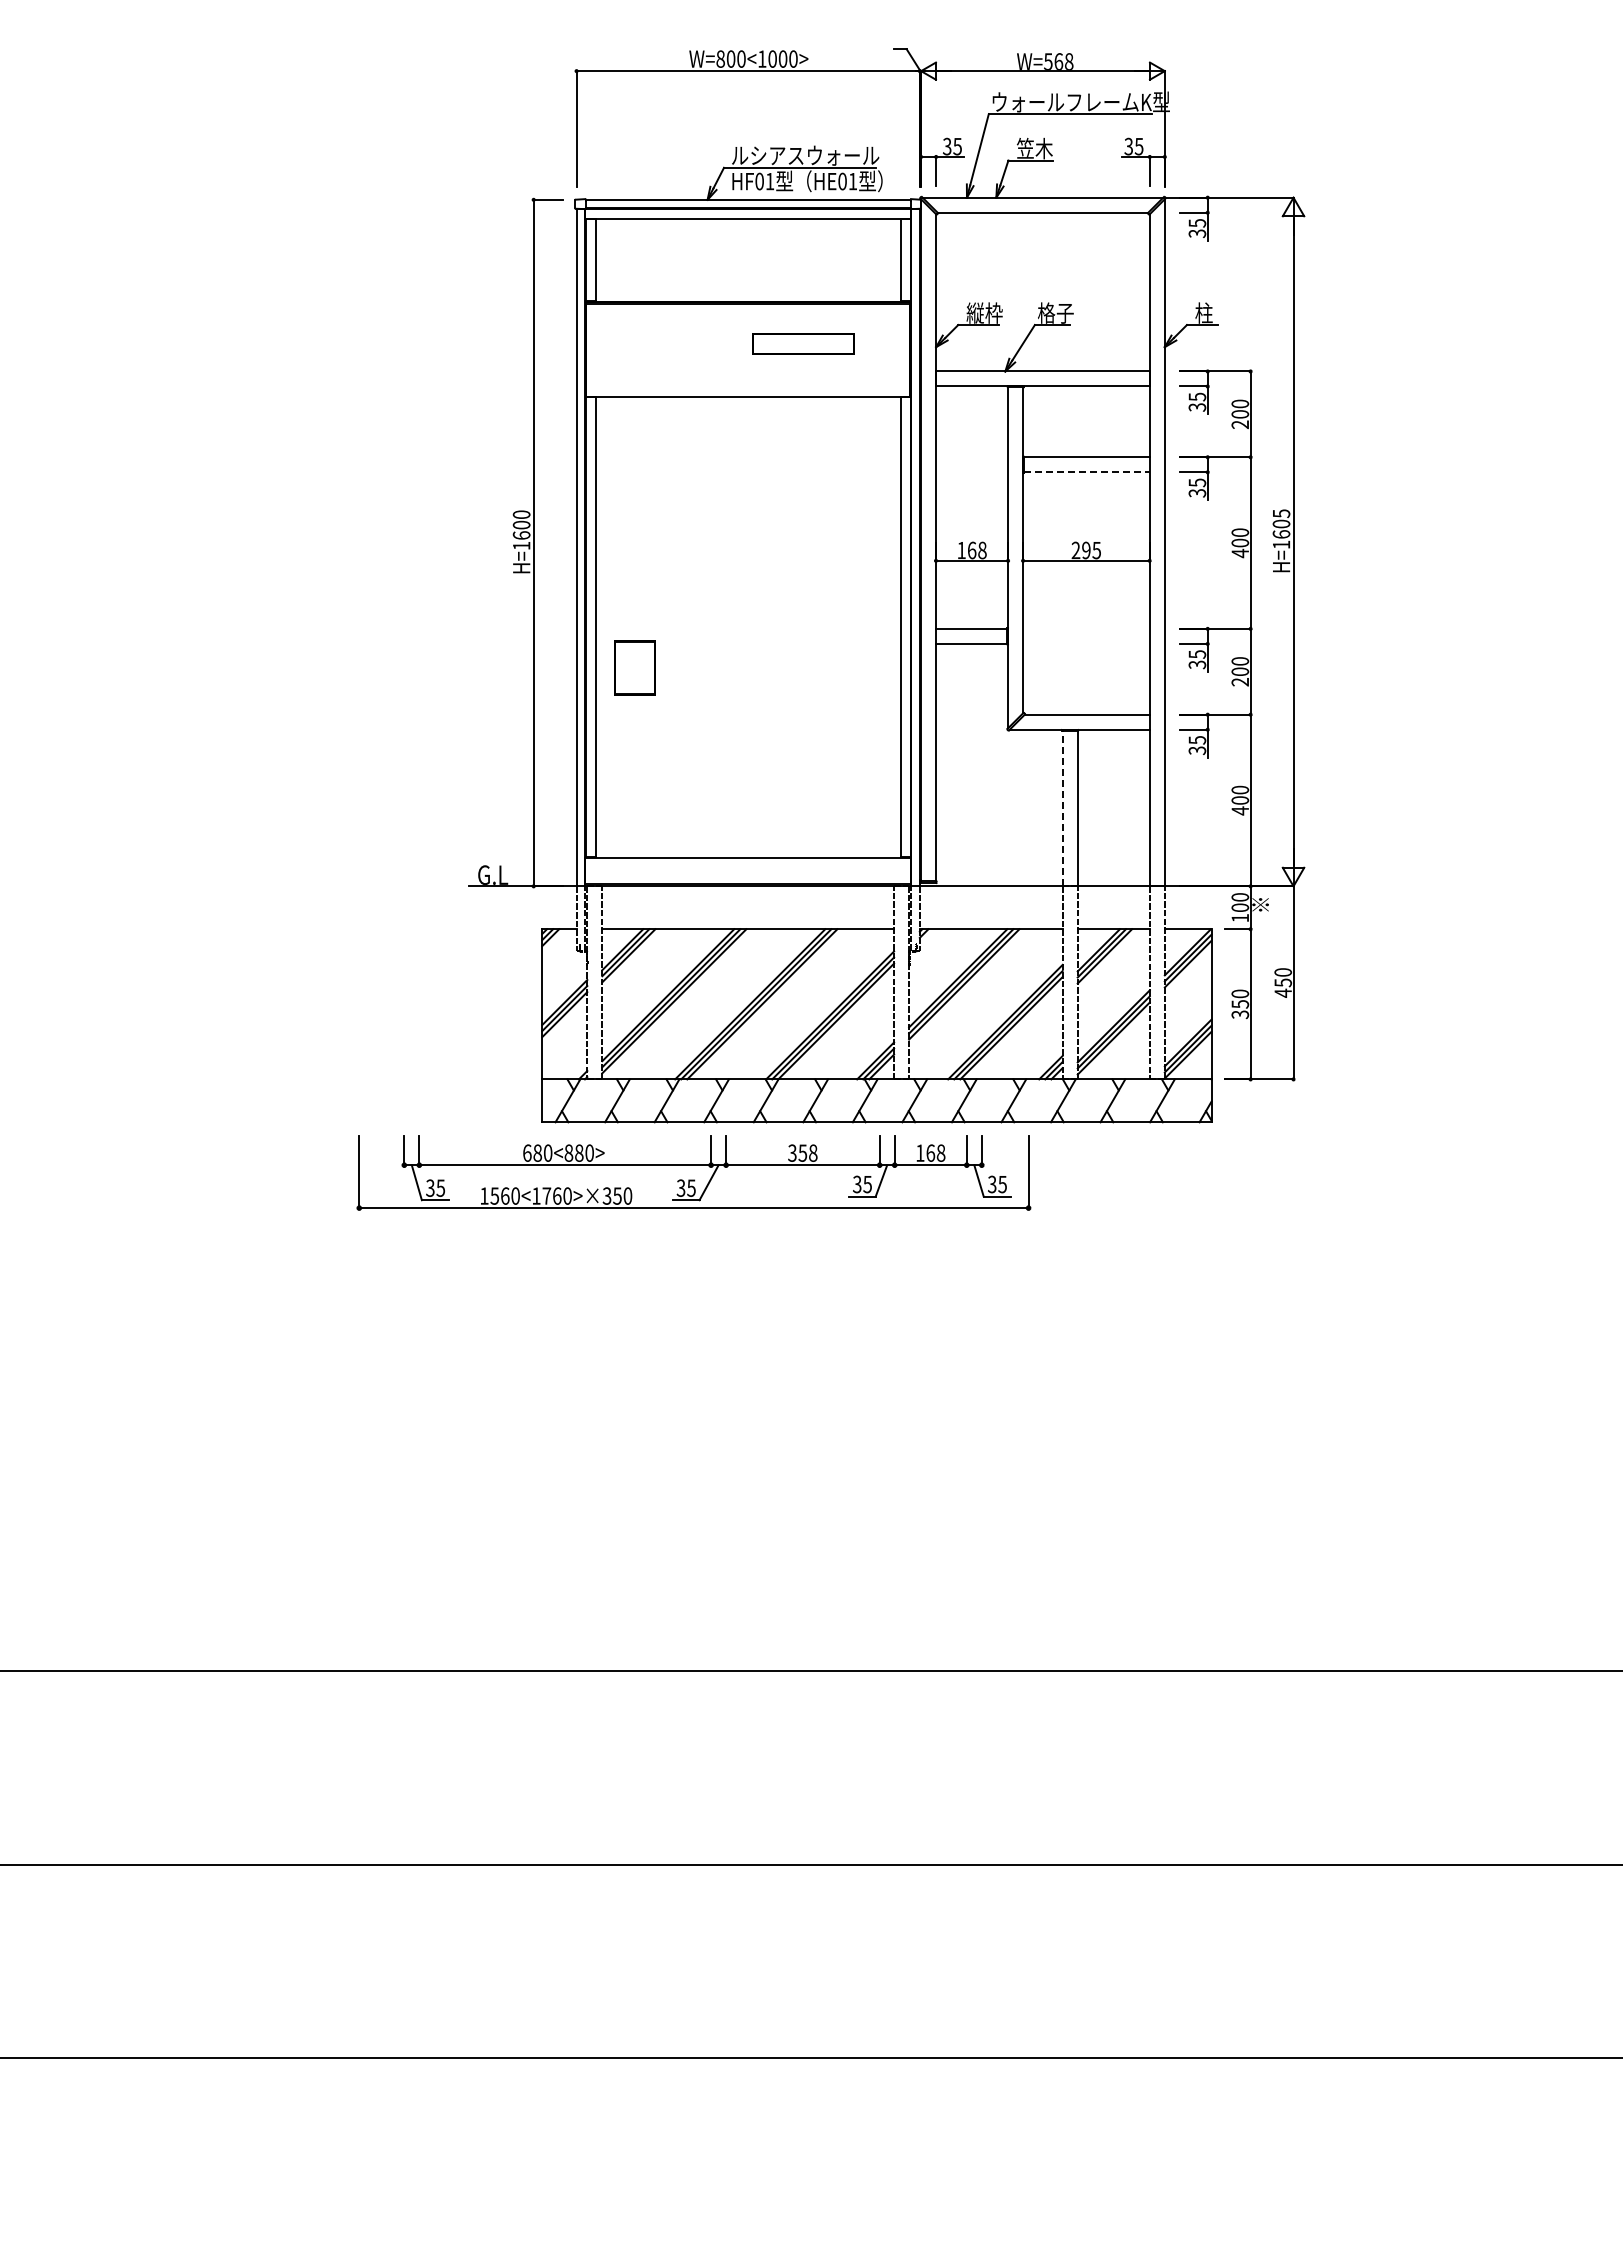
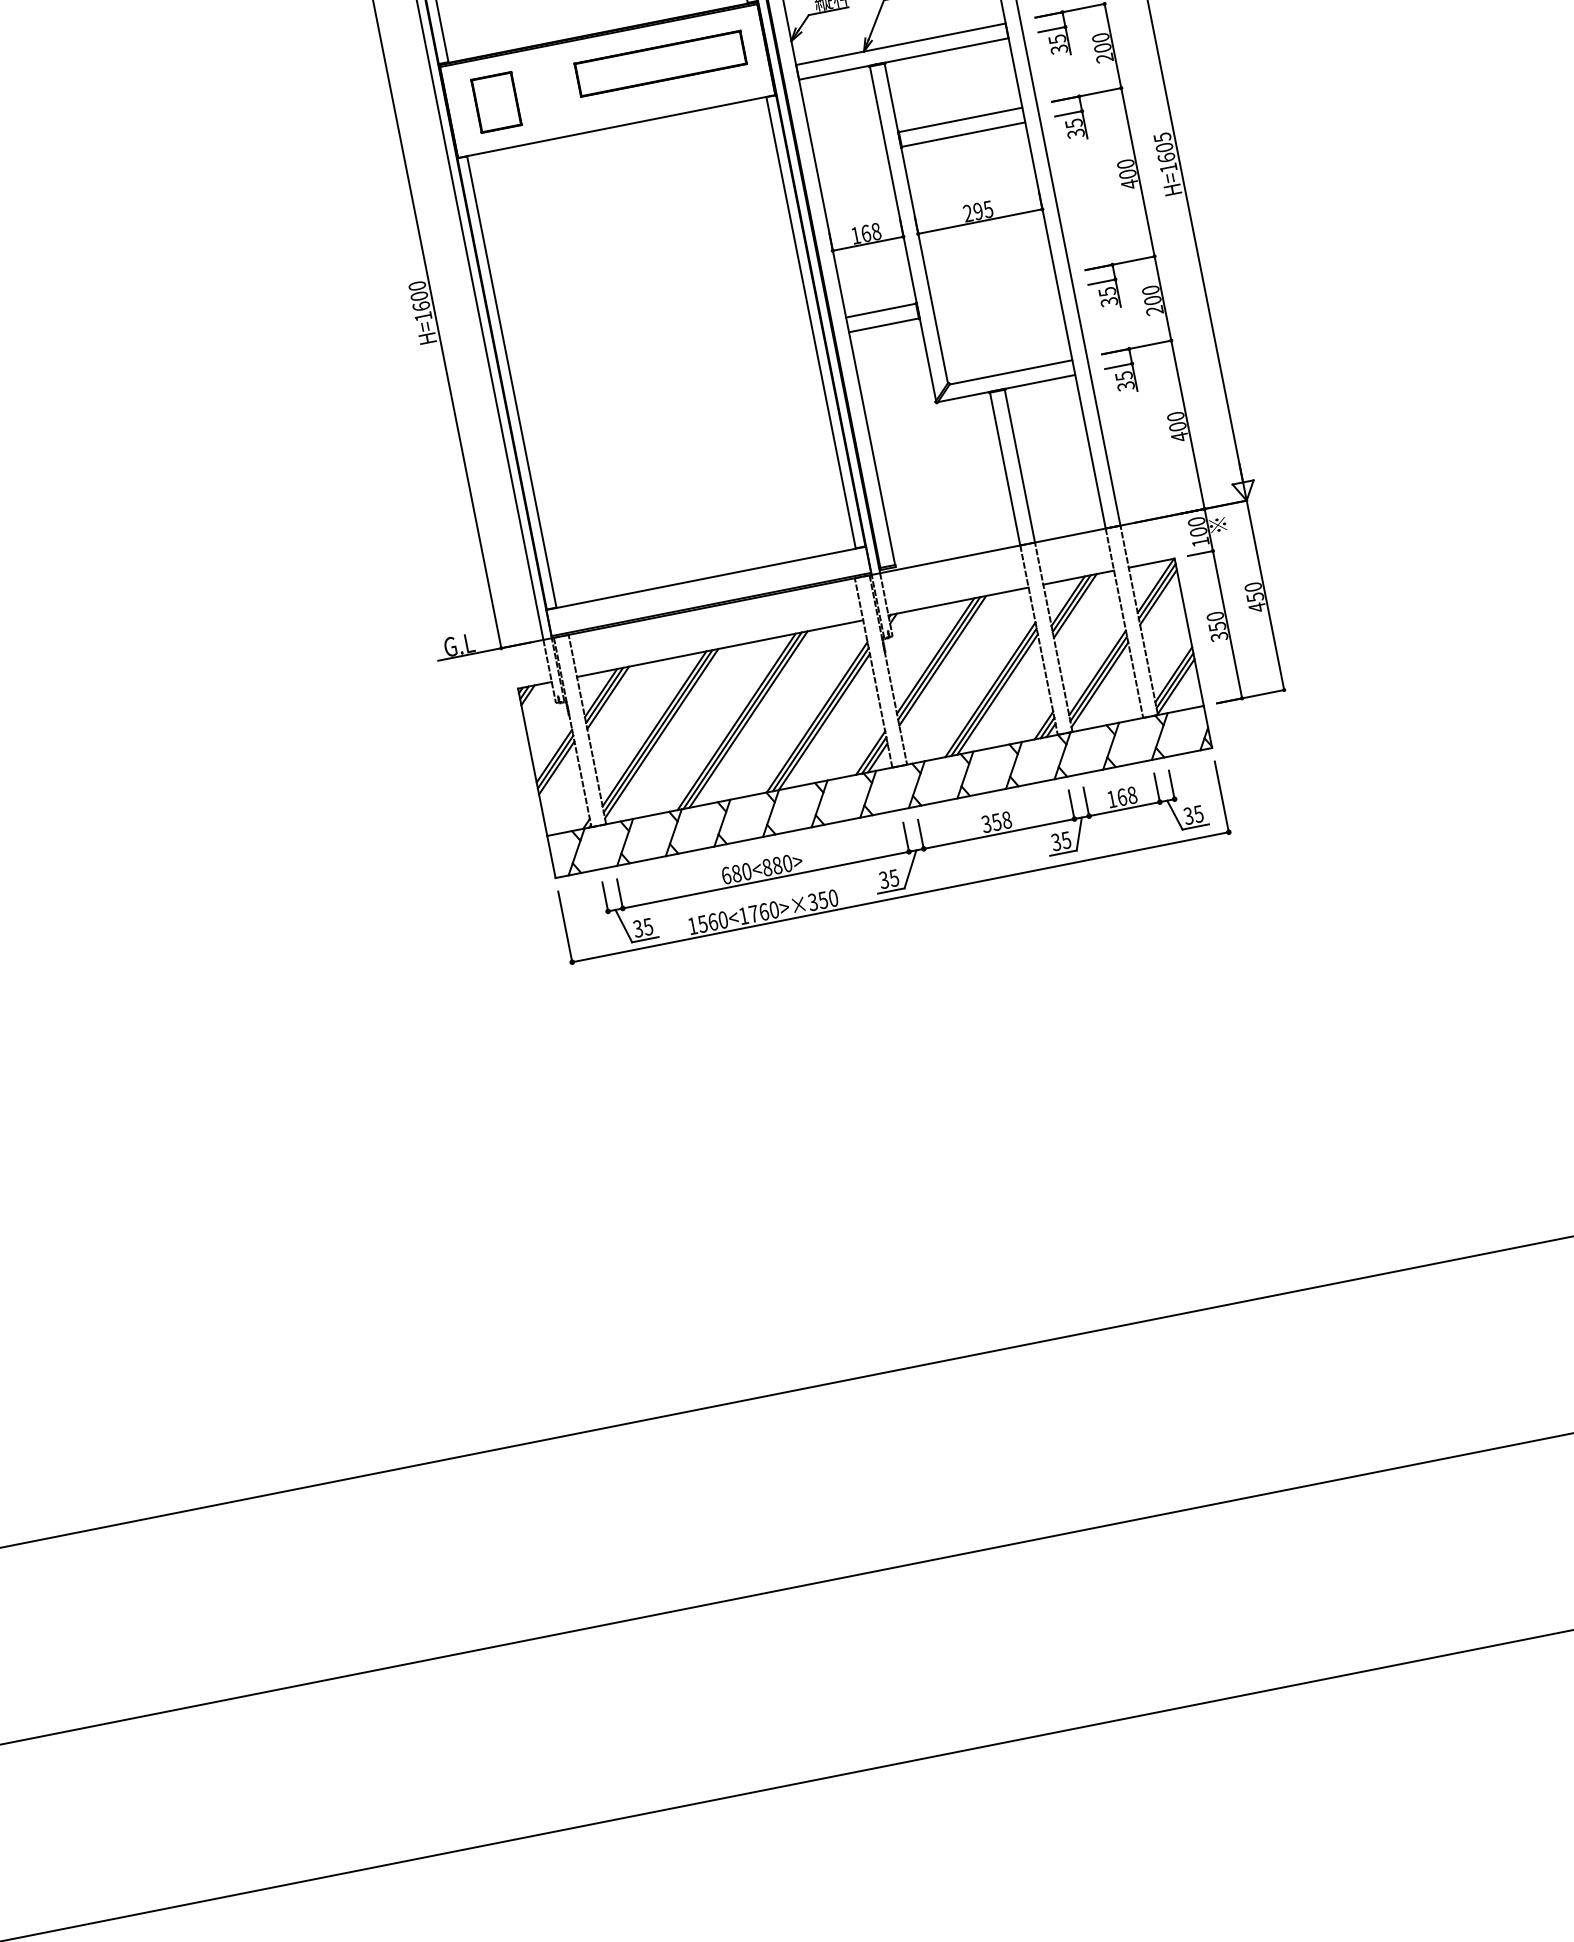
part: (803, 343) -> (660, 63), size x1.67
line: (1086, 472) -> (963, 134), dashed -> solid
part: (634, 667) -> (495, 102), moved
line: (1062, 808) -> (1004, 469), dashed -> solid
part: (693, 1165) -> (891, 855), moved

